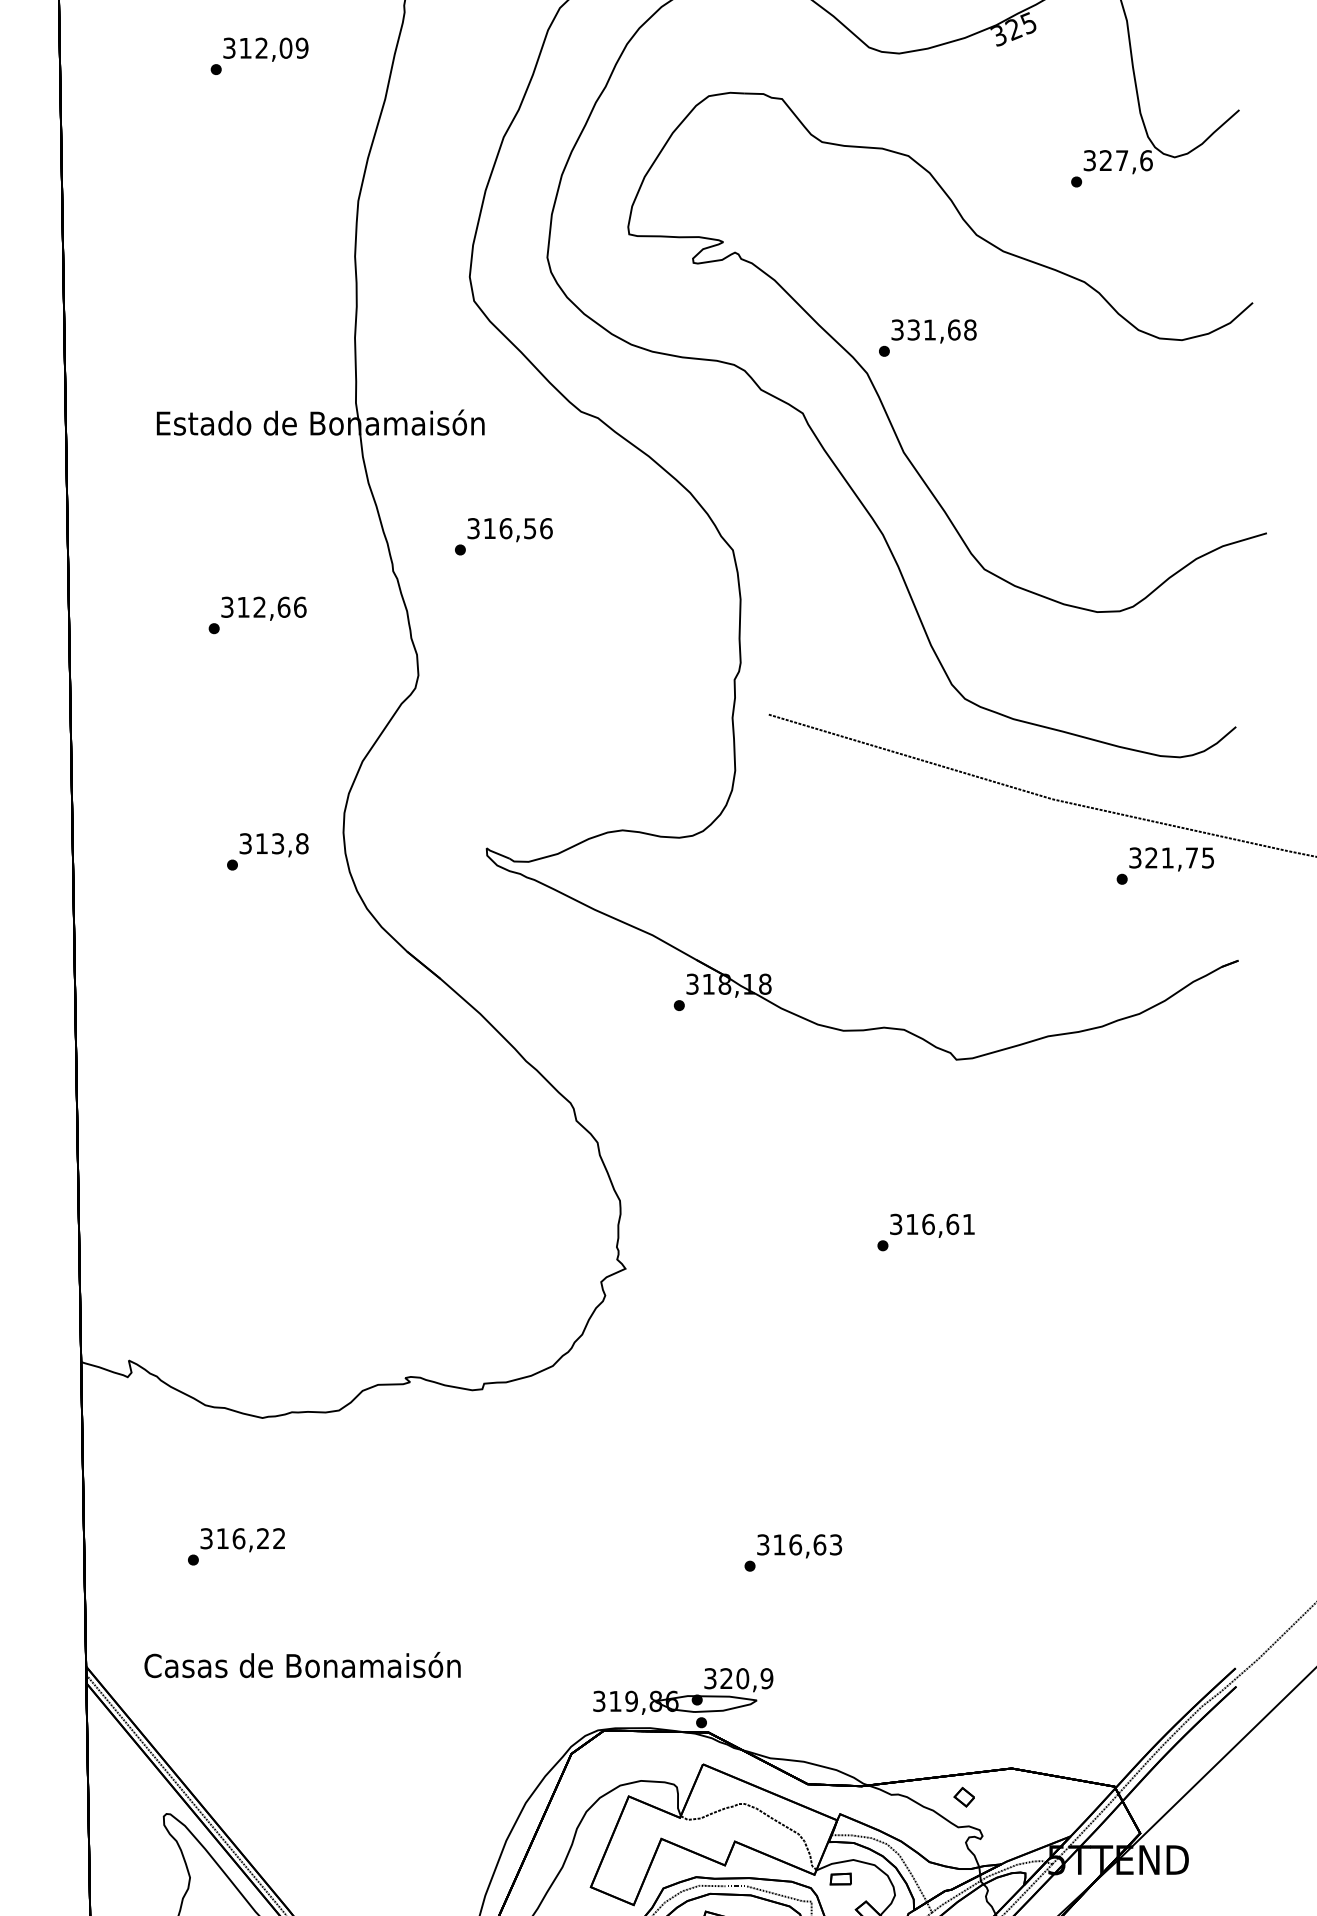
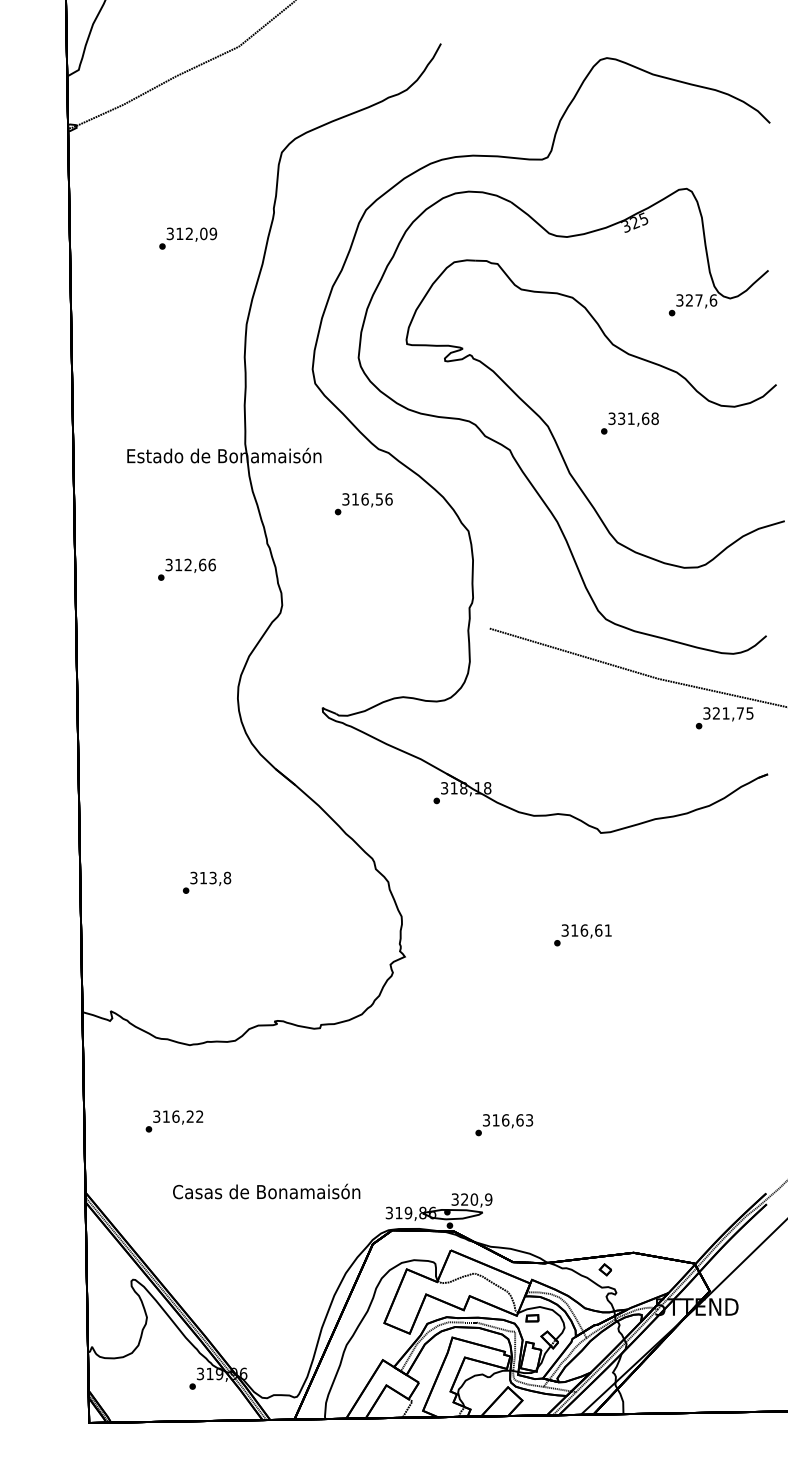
text: (927, 337) -> (629, 423), moved
text: (503, 537) -> (363, 504), moved
text: (266, 851) -> (206, 882), moved
text: (302, 1664) -> (266, 1191), moved

